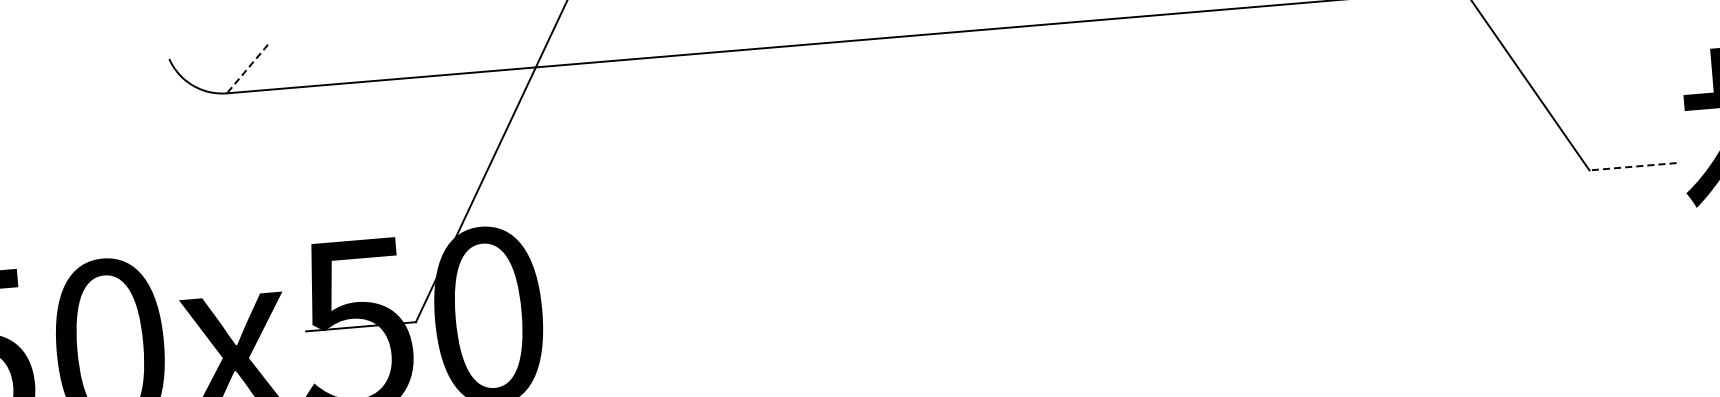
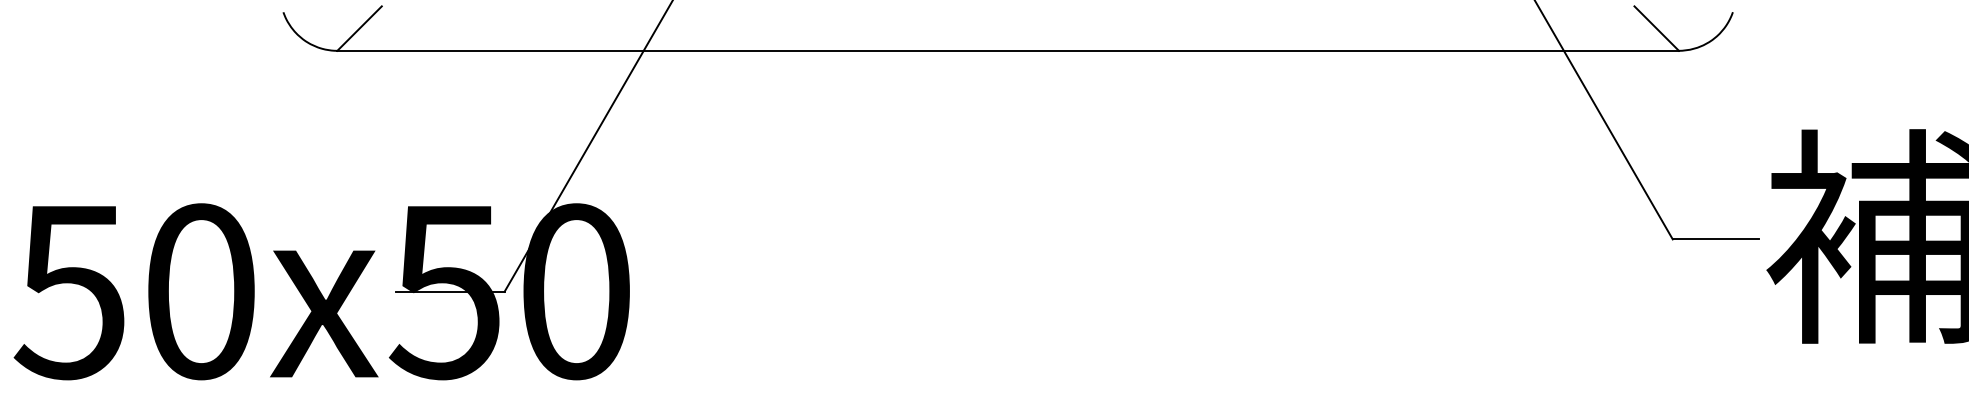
line: (247, 68) -> (359, 28), dashed -> solid
line: (1632, 166) -> (1715, 239), dashed -> solid

